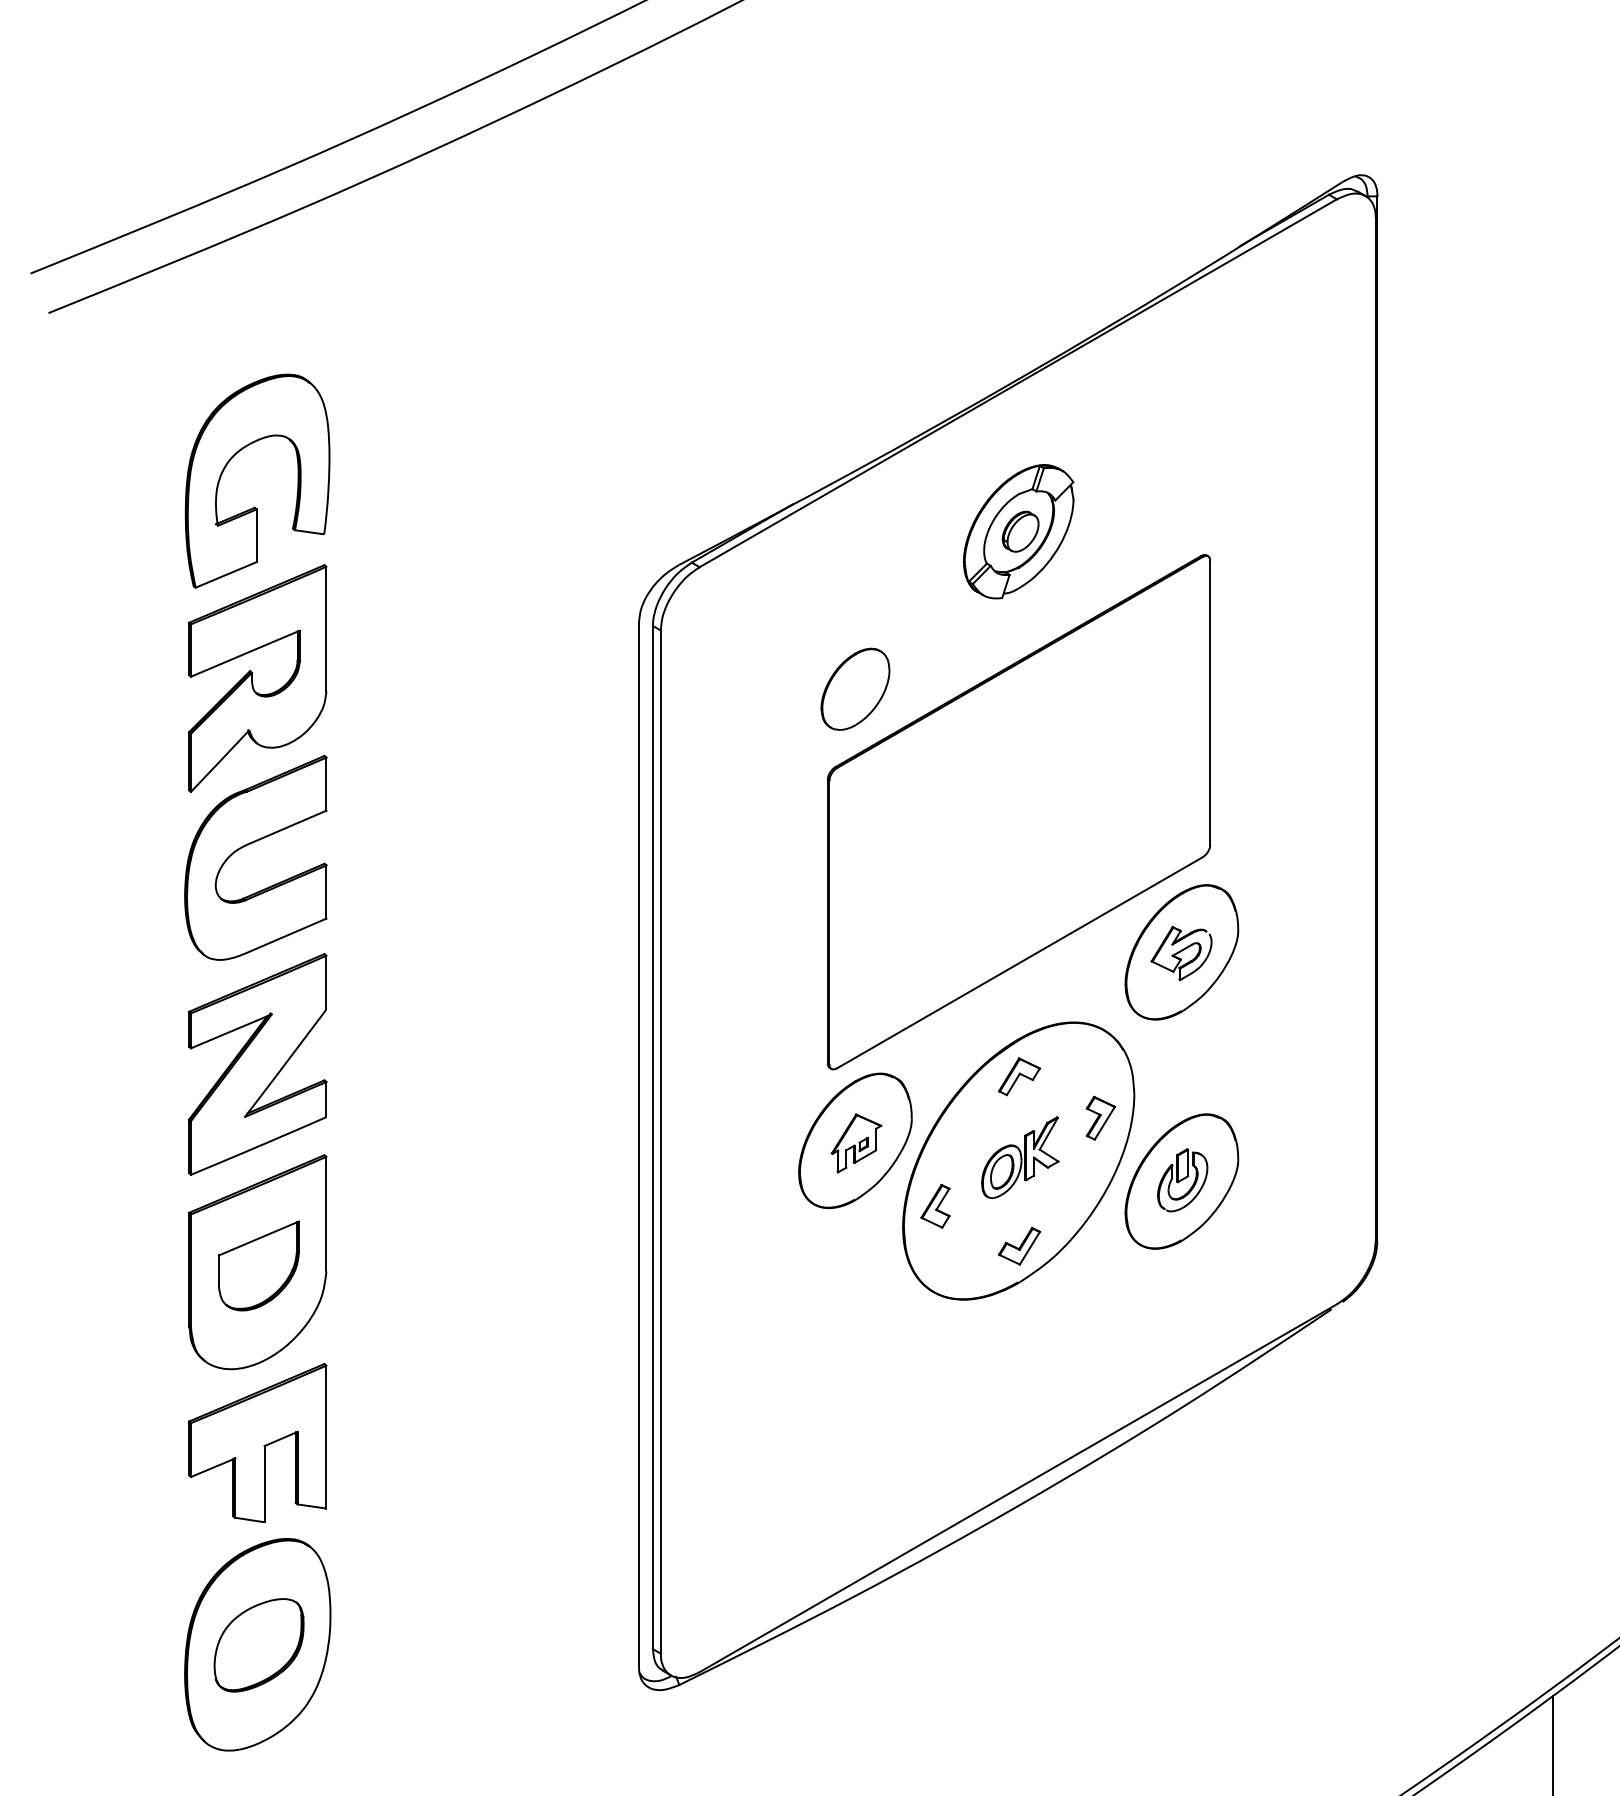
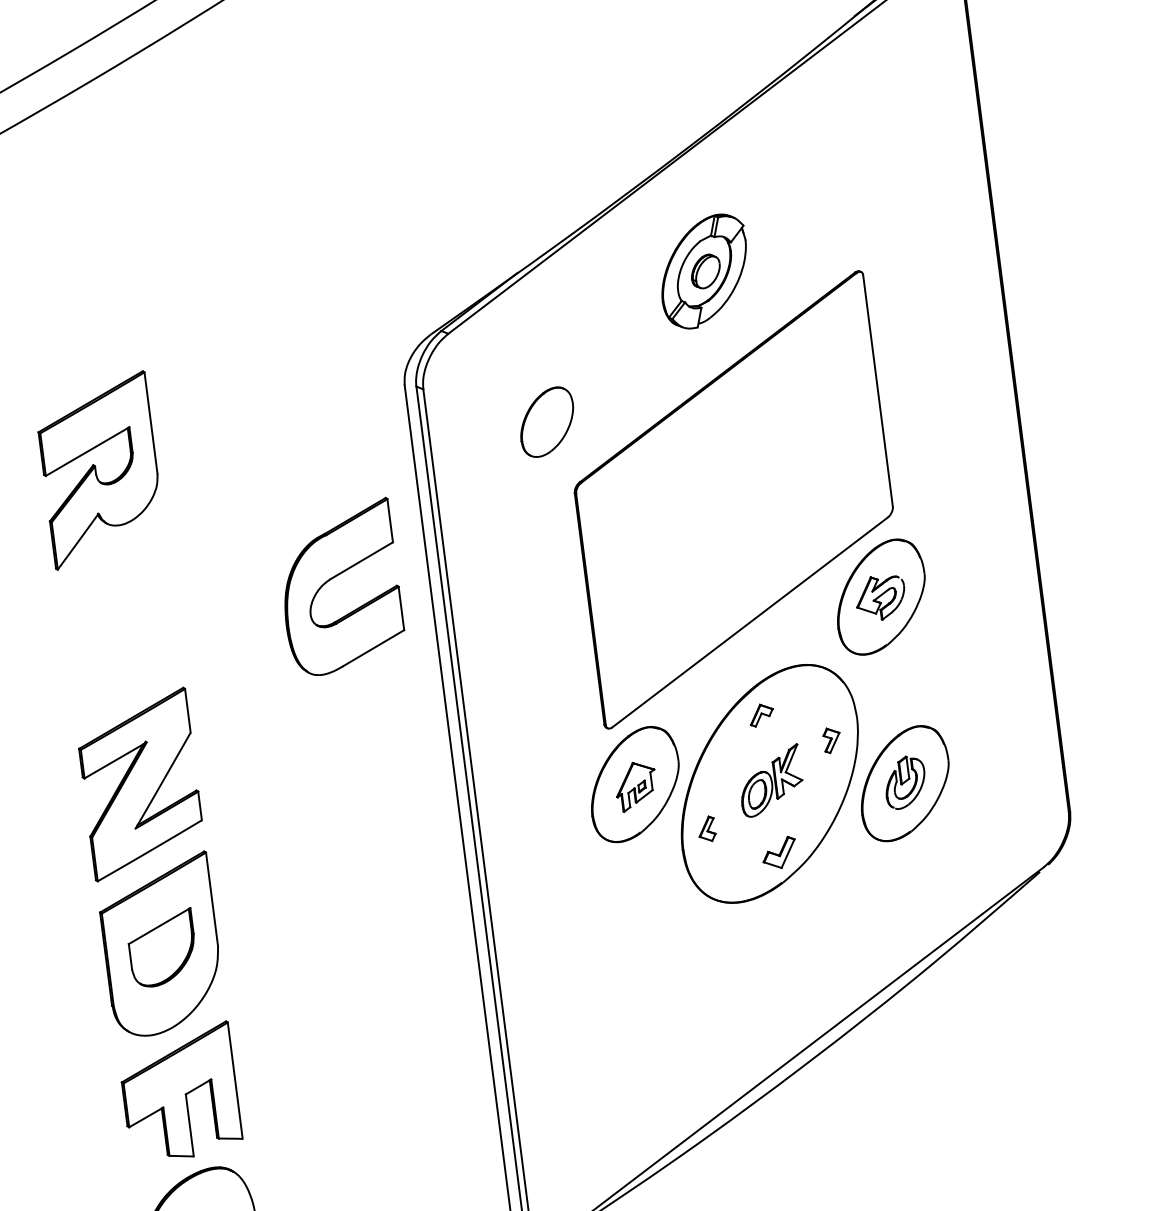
part: (254, 506) -> (79, 330), removed
part: (855, 688) -> (547, 421), moved
part: (248, 845) -> (333, 578), moved
part: (1018, 1076) -> (760, 715), size x0.7
part: (1100, 1117) -> (831, 739), size x0.7
part: (935, 1205) -> (706, 828), size x0.7

